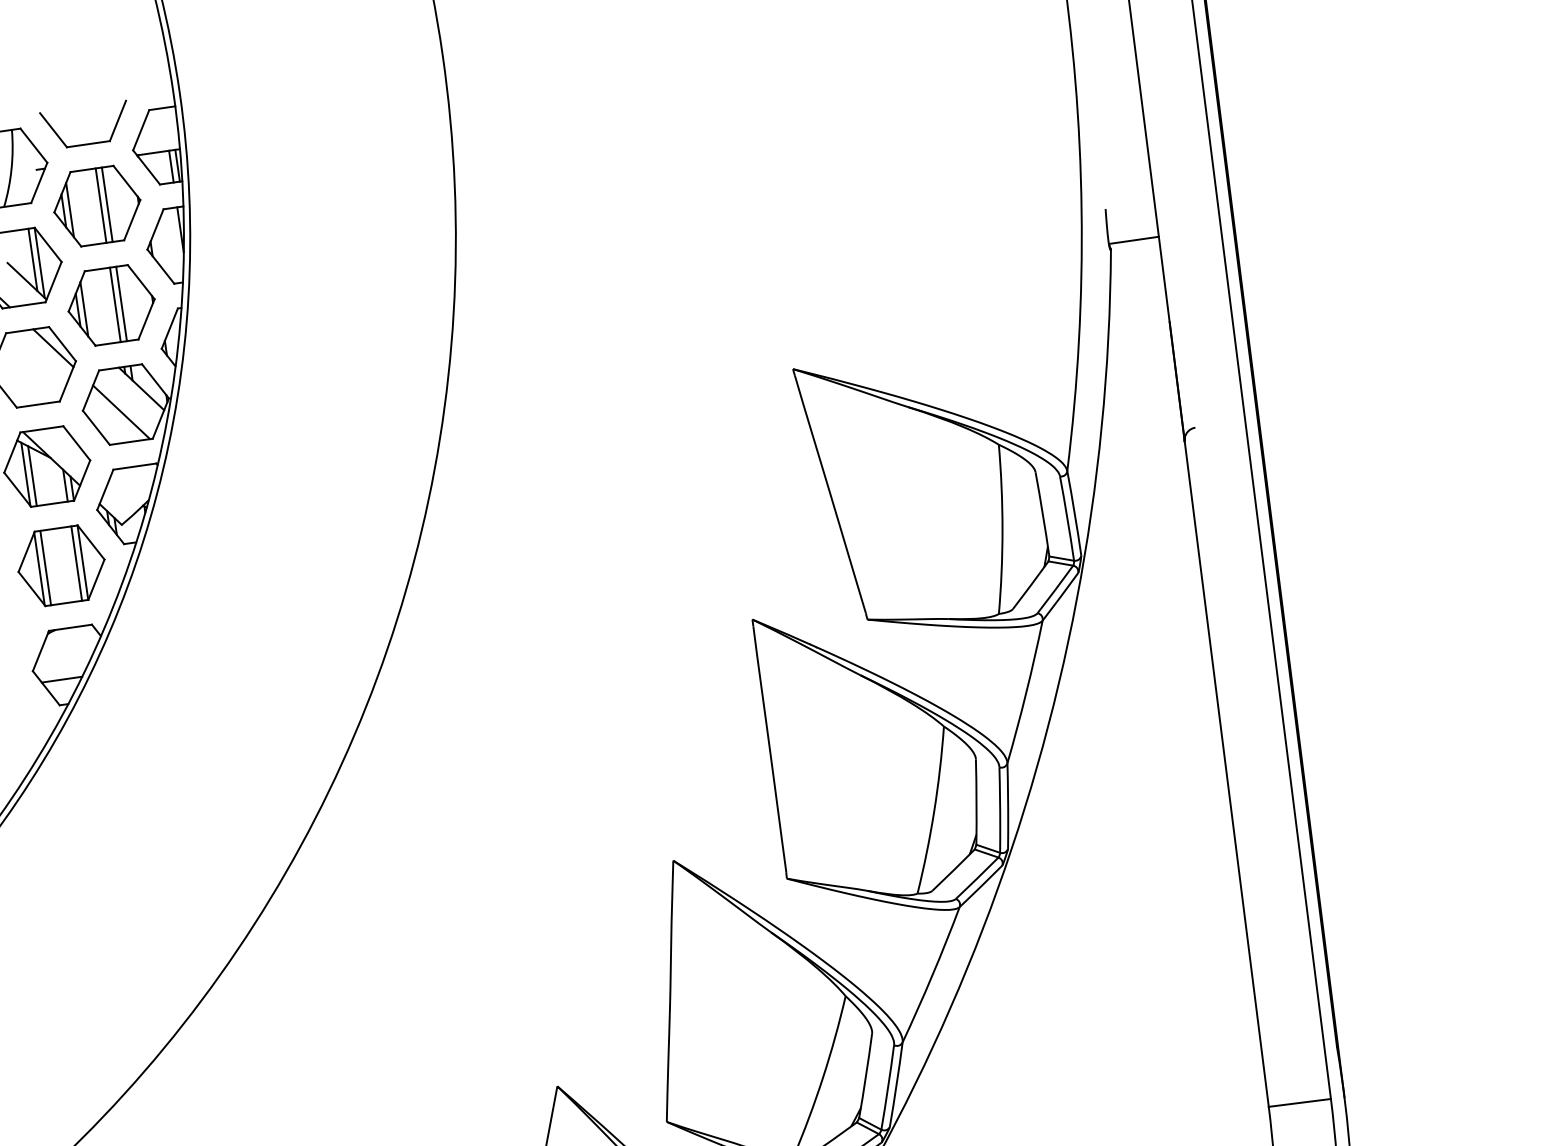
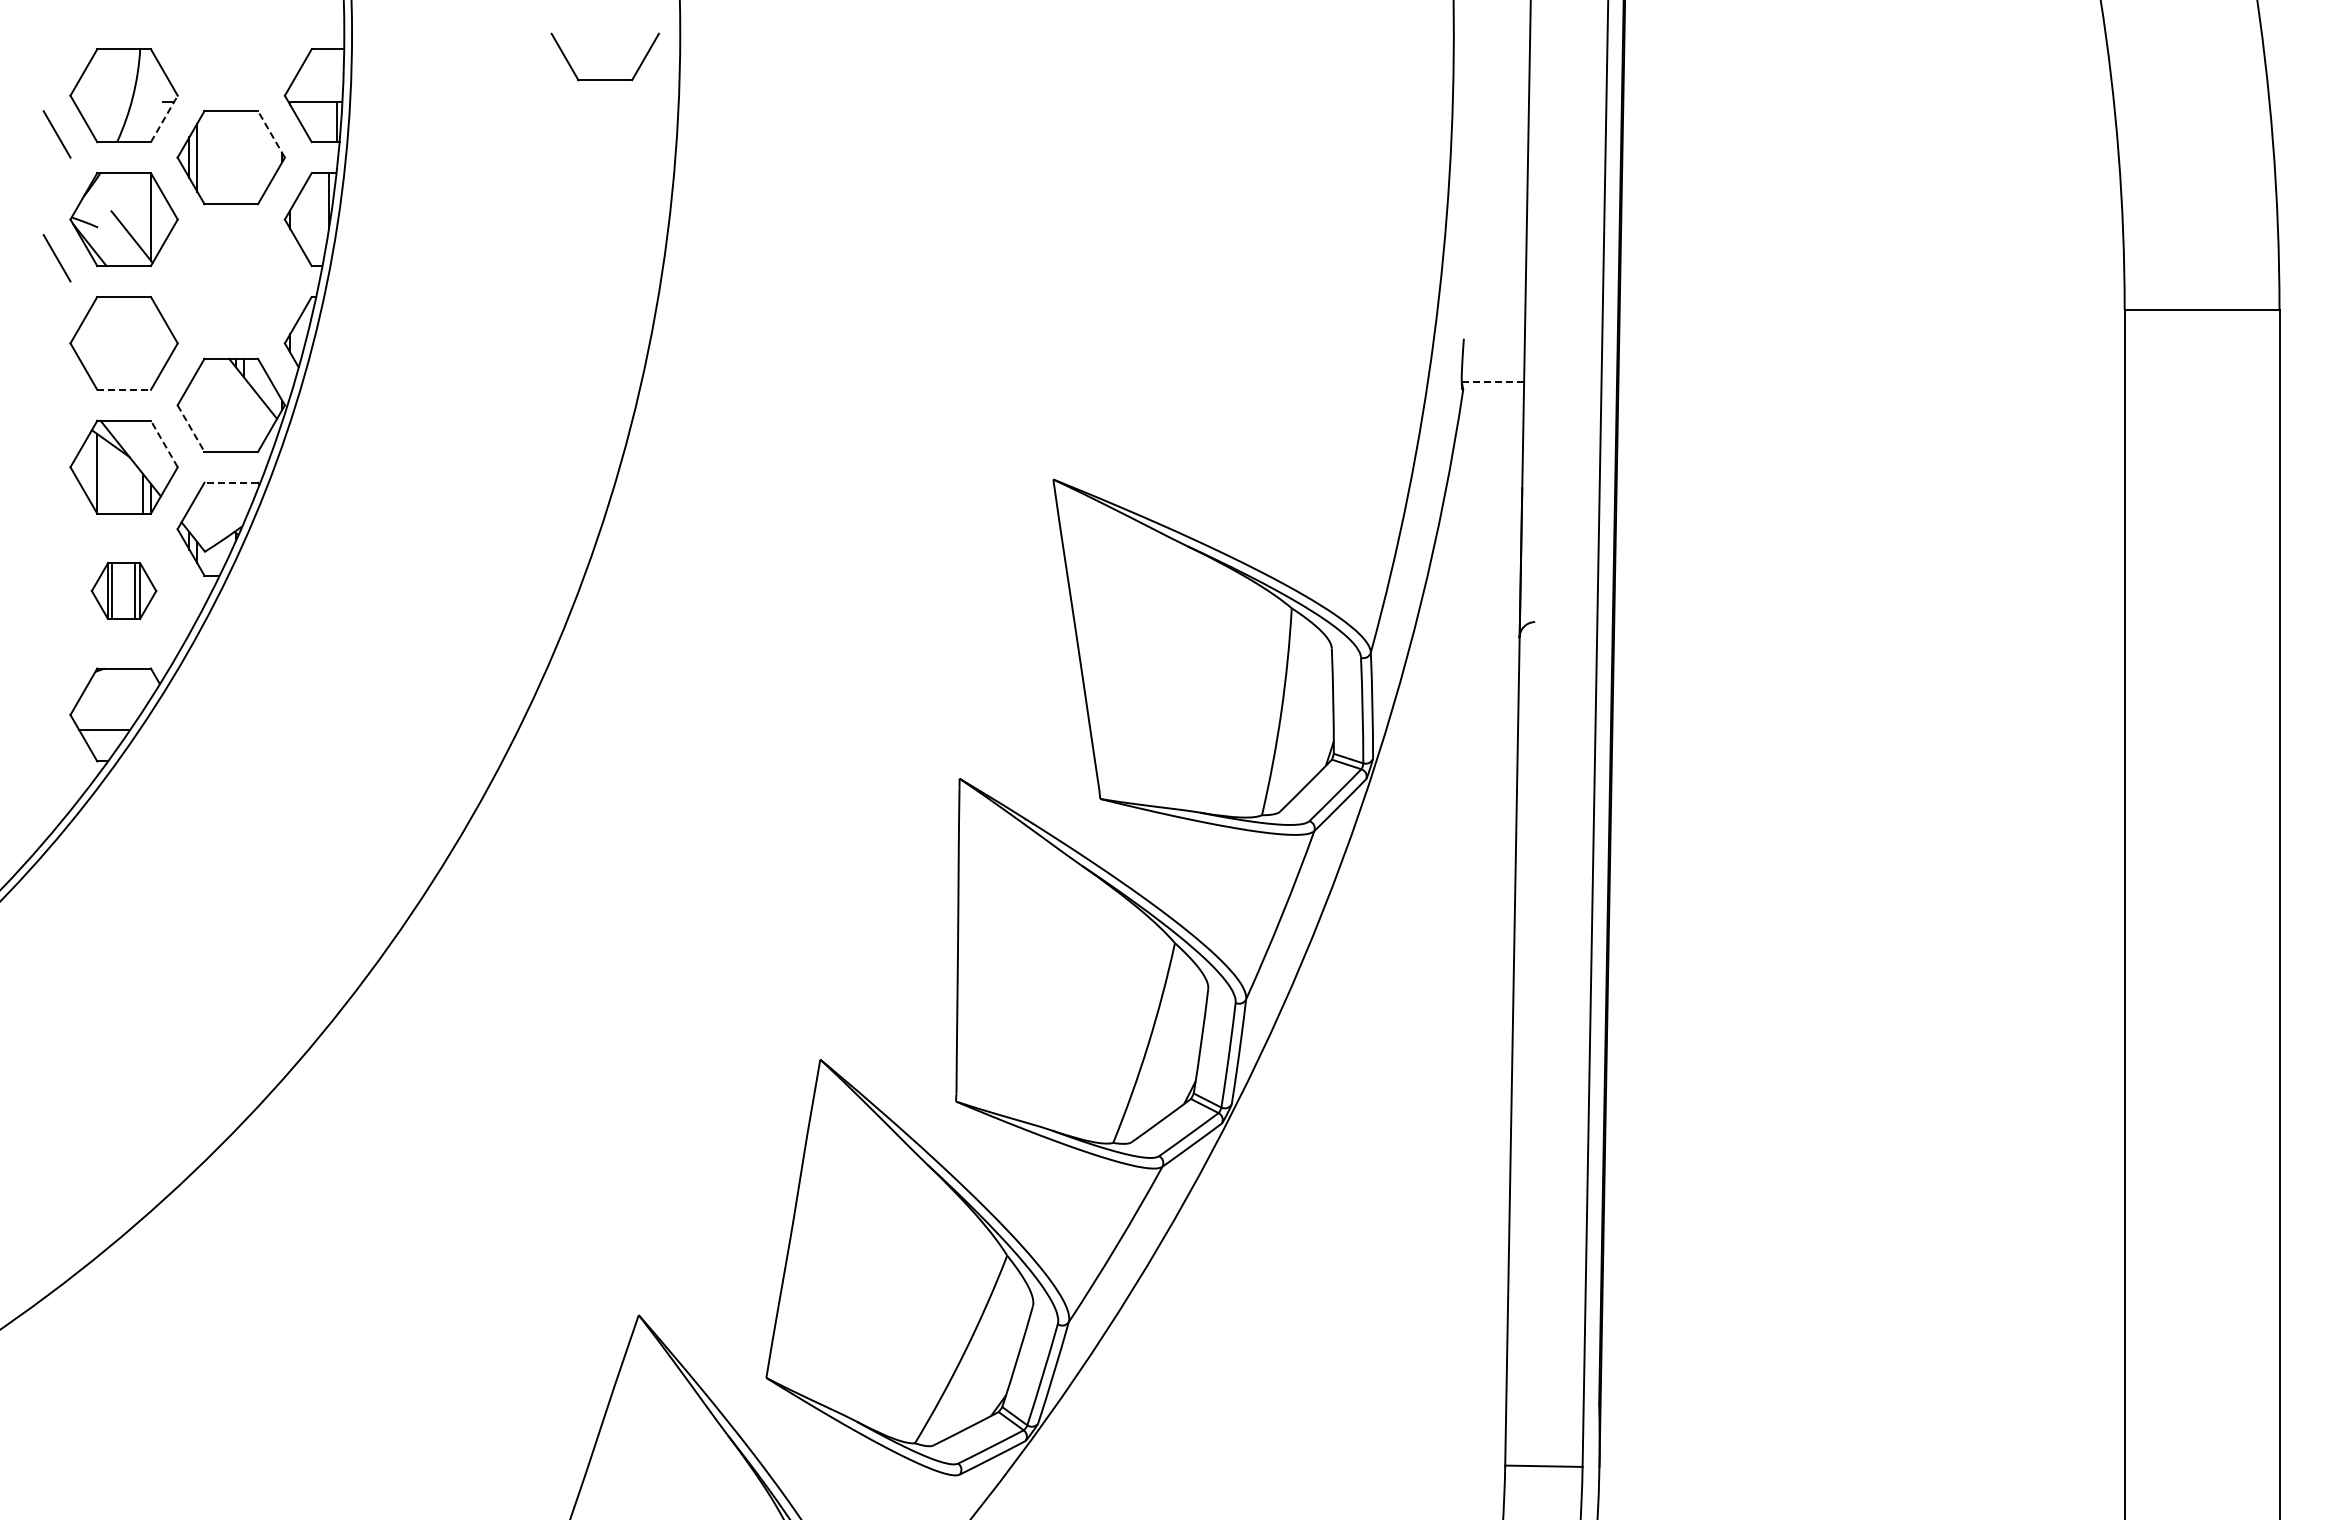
part: (87, 143) -> (604, 79), moved
line: (171, 166) -> (328, 122), removed
line: (39, 182) -> (164, 118), solid -> dashed
line: (126, 183) -> (271, 134), solid -> dashed
line: (107, 204) -> (243, 157), removed
line: (100, 205) -> (235, 157), removed
line: (1133, 240) -> (1492, 382), solid -> dashed
line: (33, 259) -> (143, 211), removed
part: (111, 305) -> (231, 281), removed
line: (53, 348) -> (152, 323), removed
line: (38, 404) -> (124, 389), solid -> dashed
line: (121, 411) -> (224, 413), removed
line: (96, 427) -> (191, 428), solid -> dashed
line: (76, 443) -> (164, 444), solid -> dashed
line: (135, 466) -> (231, 482), solid -> dashed
line: (32, 476) -> (104, 476), removed
part: (60, 565) -> (123, 590), size x0.6

